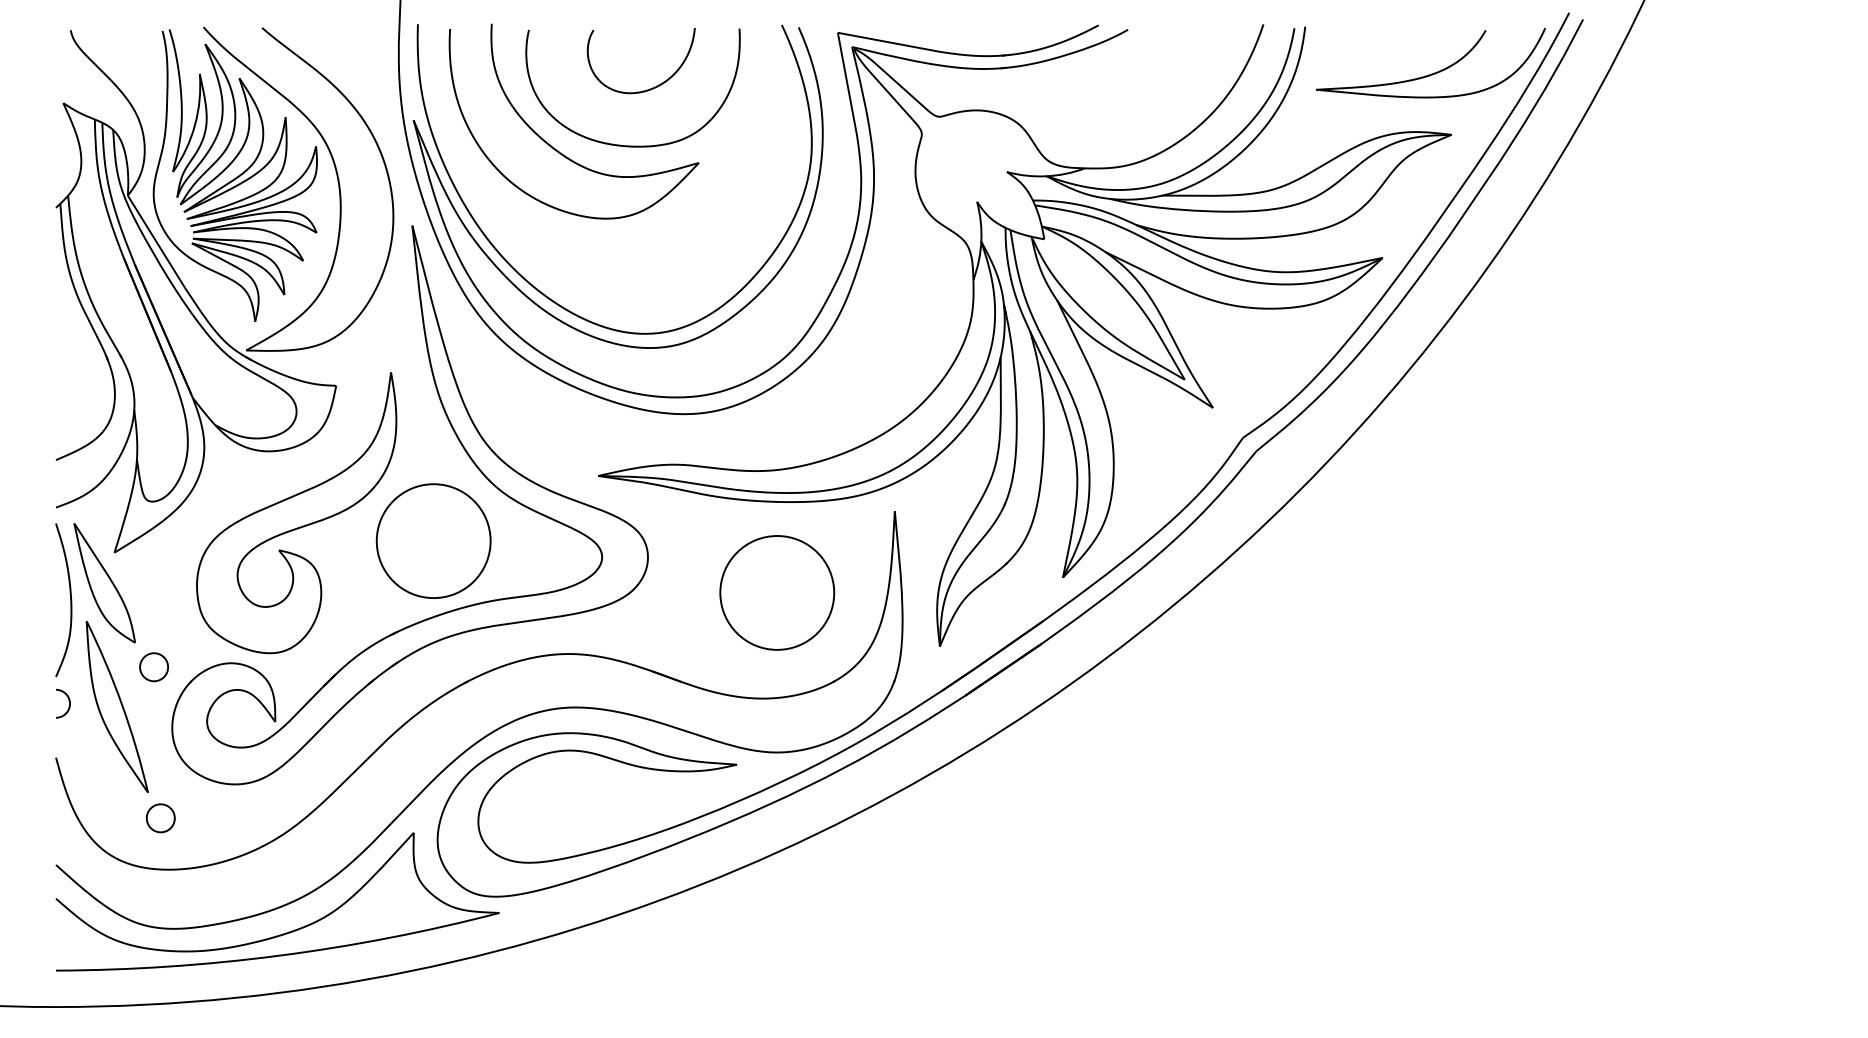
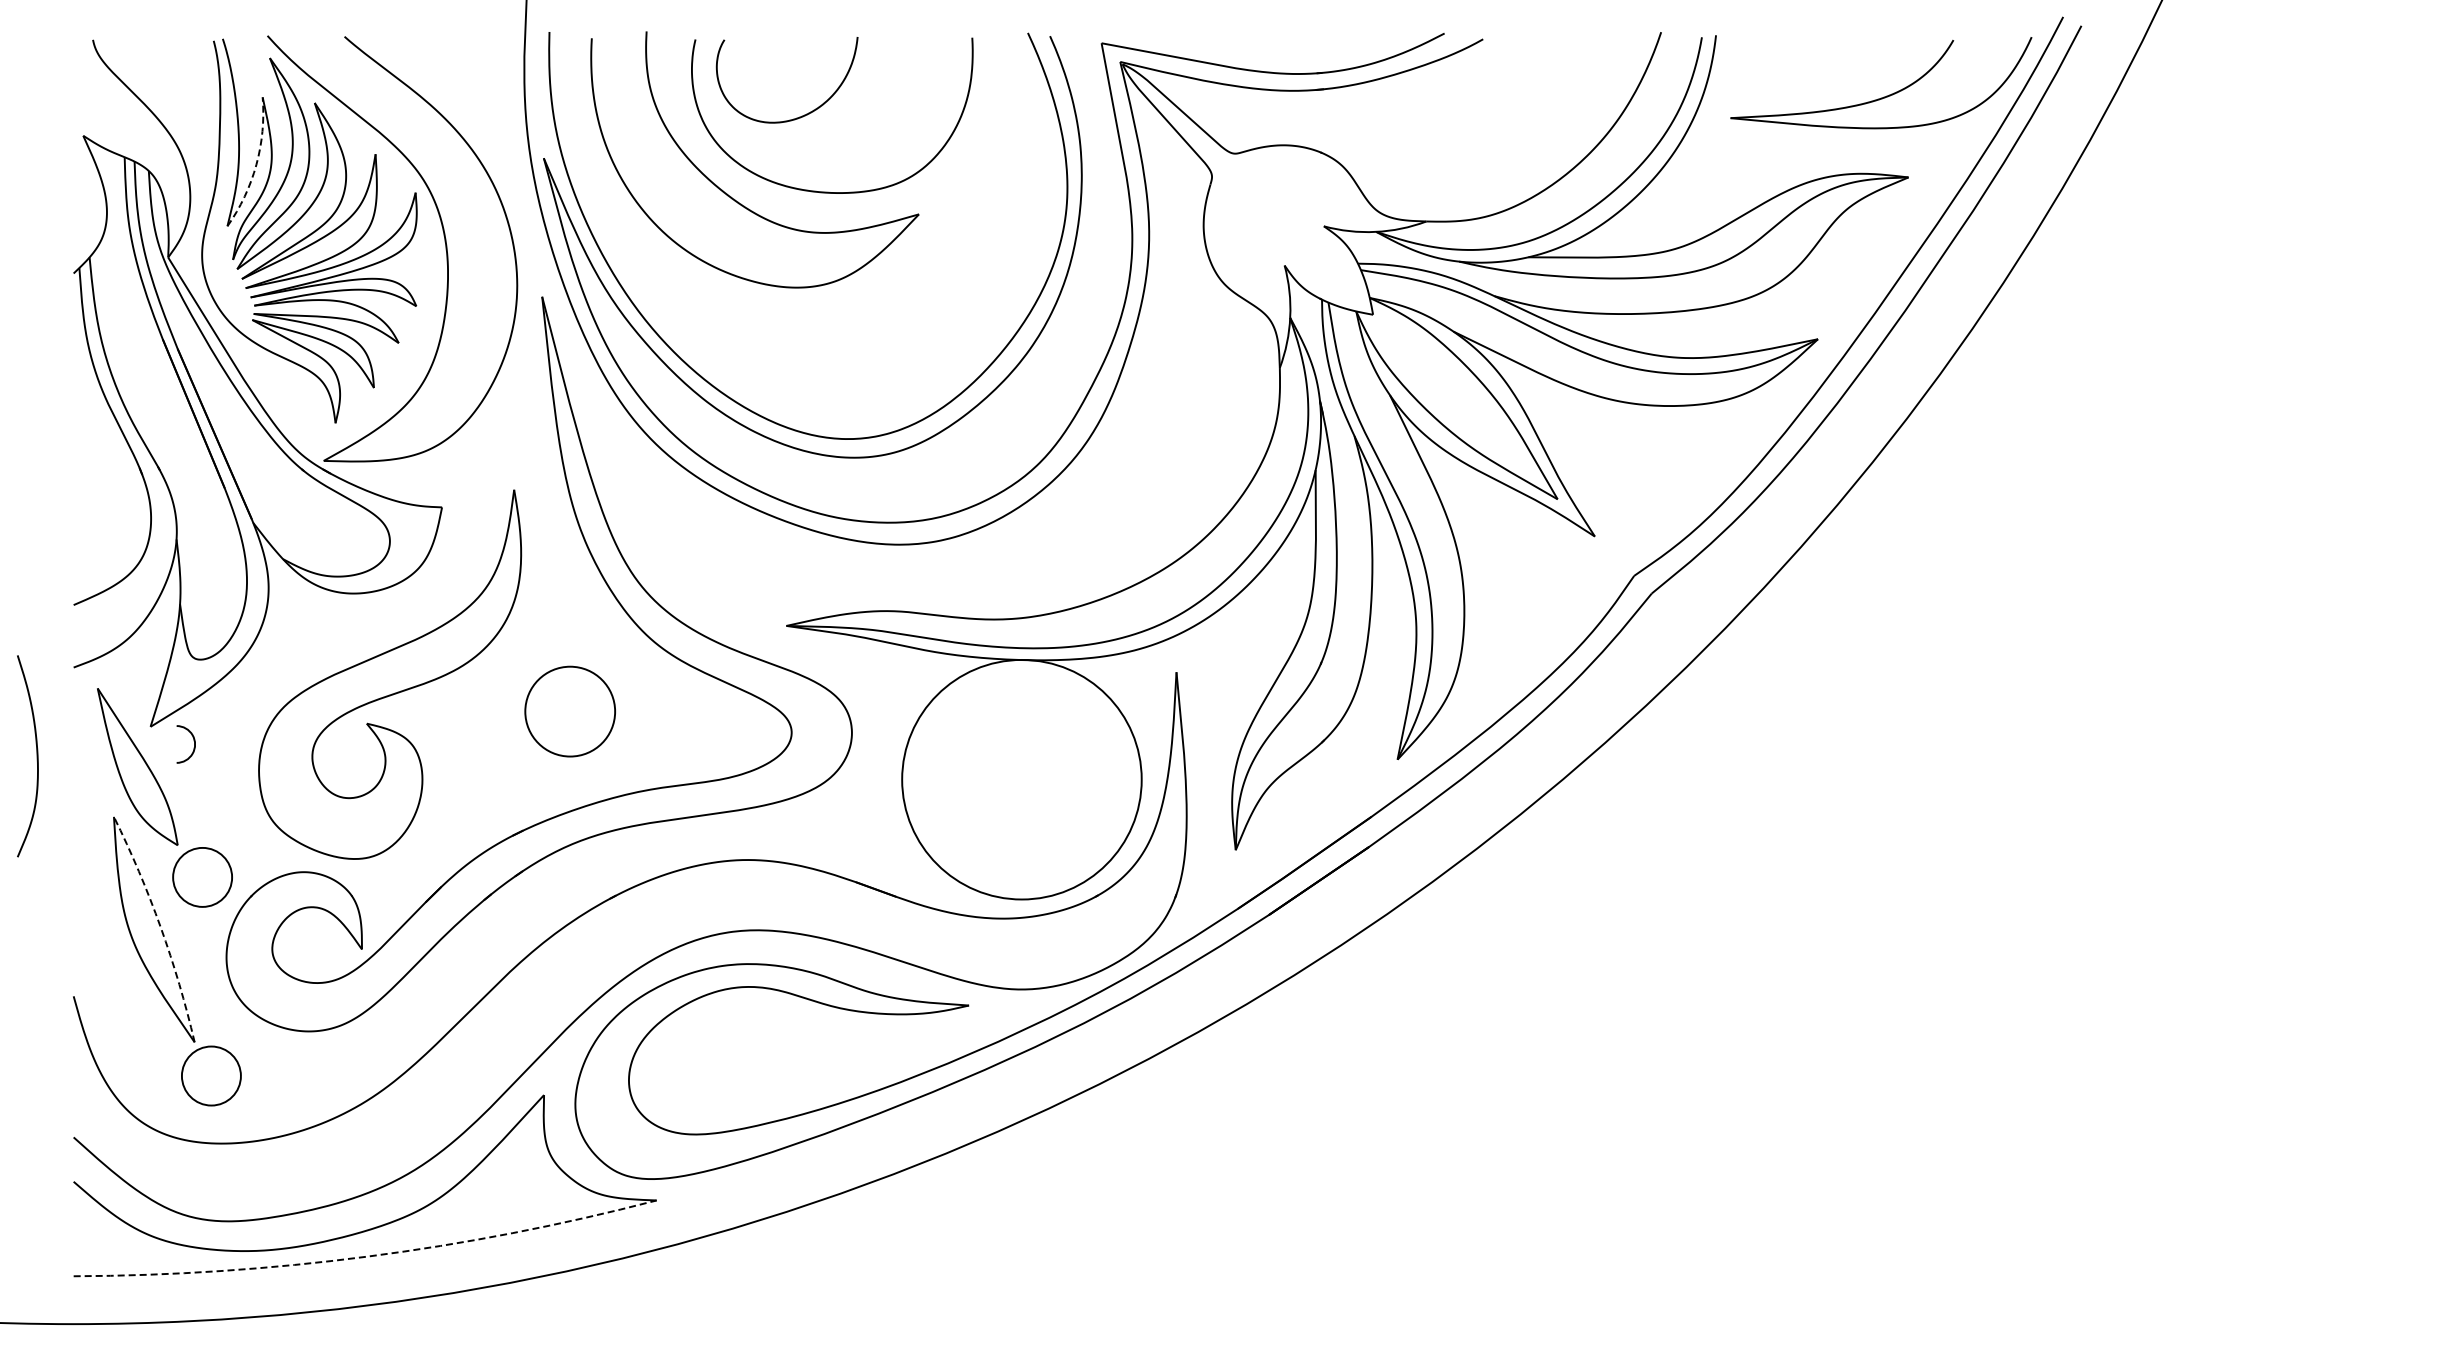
curve: (650, 88) -> (799, 116), moved
arc: (195, 125) -> (256, 164), solid -> dashed
circle: (433, 541) -> (570, 711), size x0.6
circle: (776, 592) -> (1021, 779), size x1.6
curve: (70, 600) -> (36, 756), moved
circle: (154, 666) -> (202, 876), size x1.6
arc: (68, 701) -> (193, 741), moved
arc: (122, 705) -> (160, 927), solid -> dashed
circle: (160, 817) -> (211, 1075), size x1.6
arc: (279, 955) -> (367, 1256), solid -> dashed

